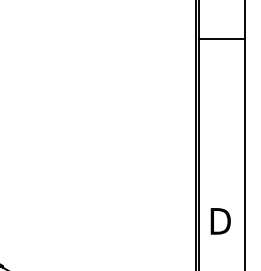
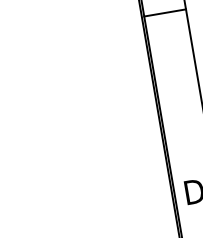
line: (221, 39) -> (164, 13), moved

